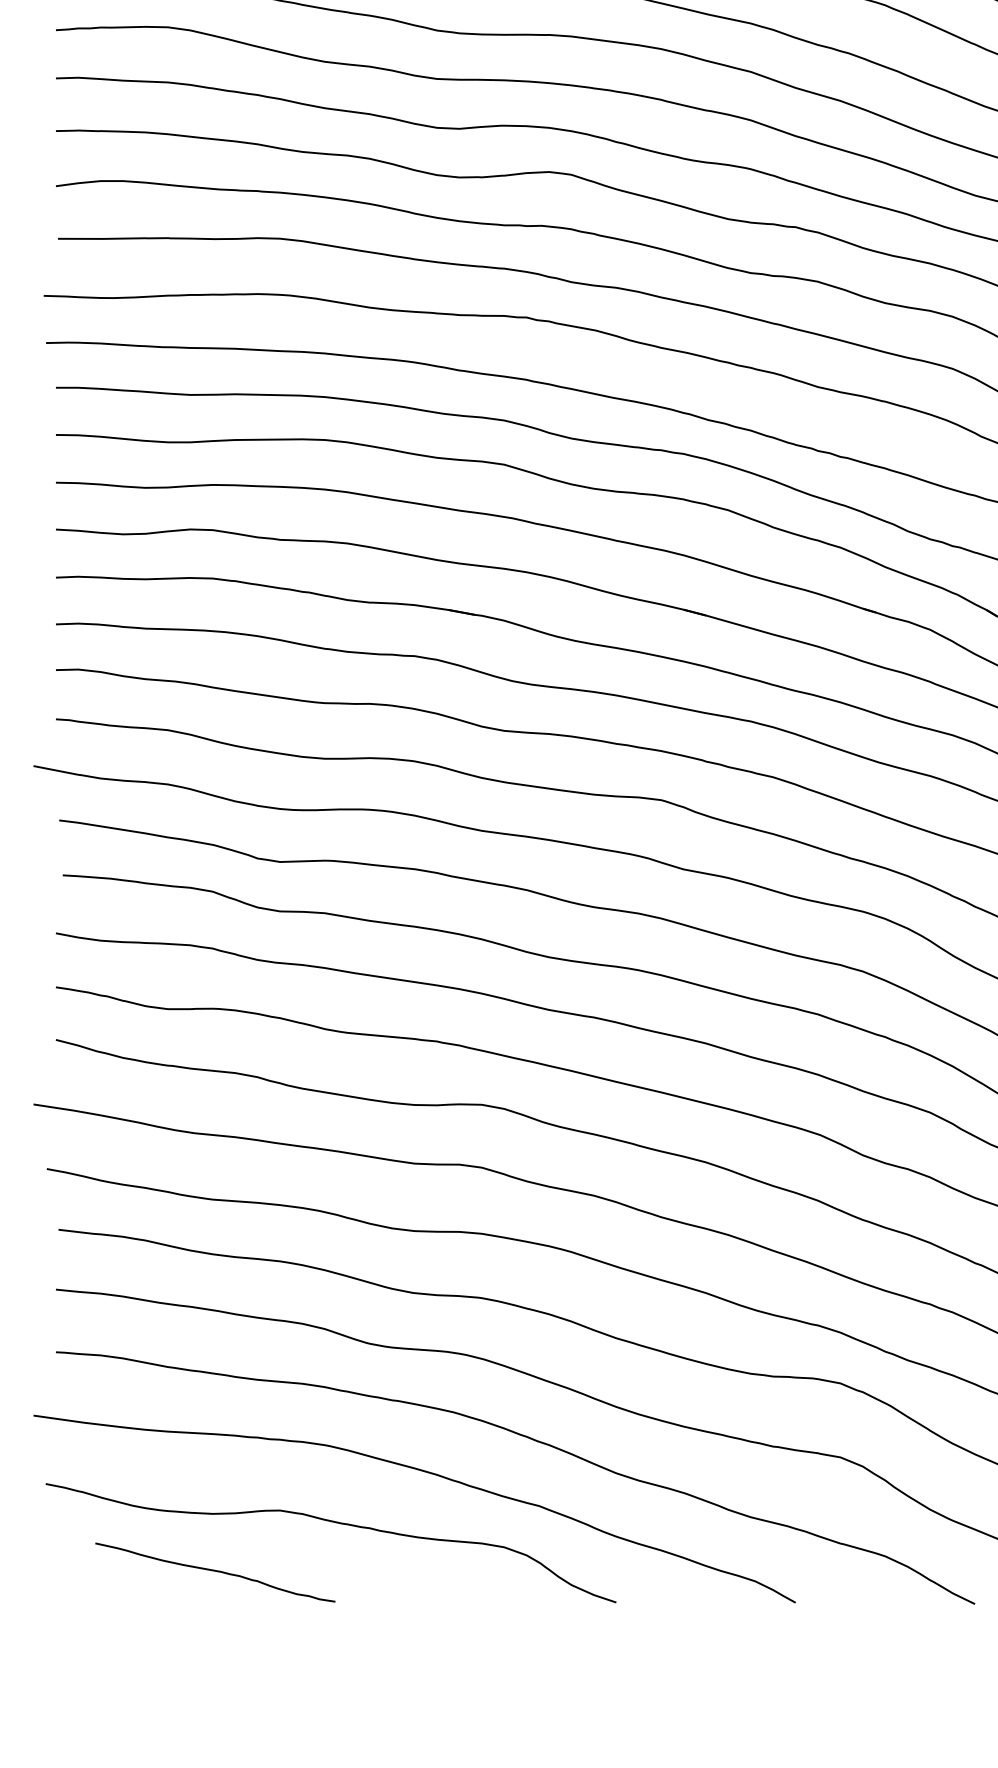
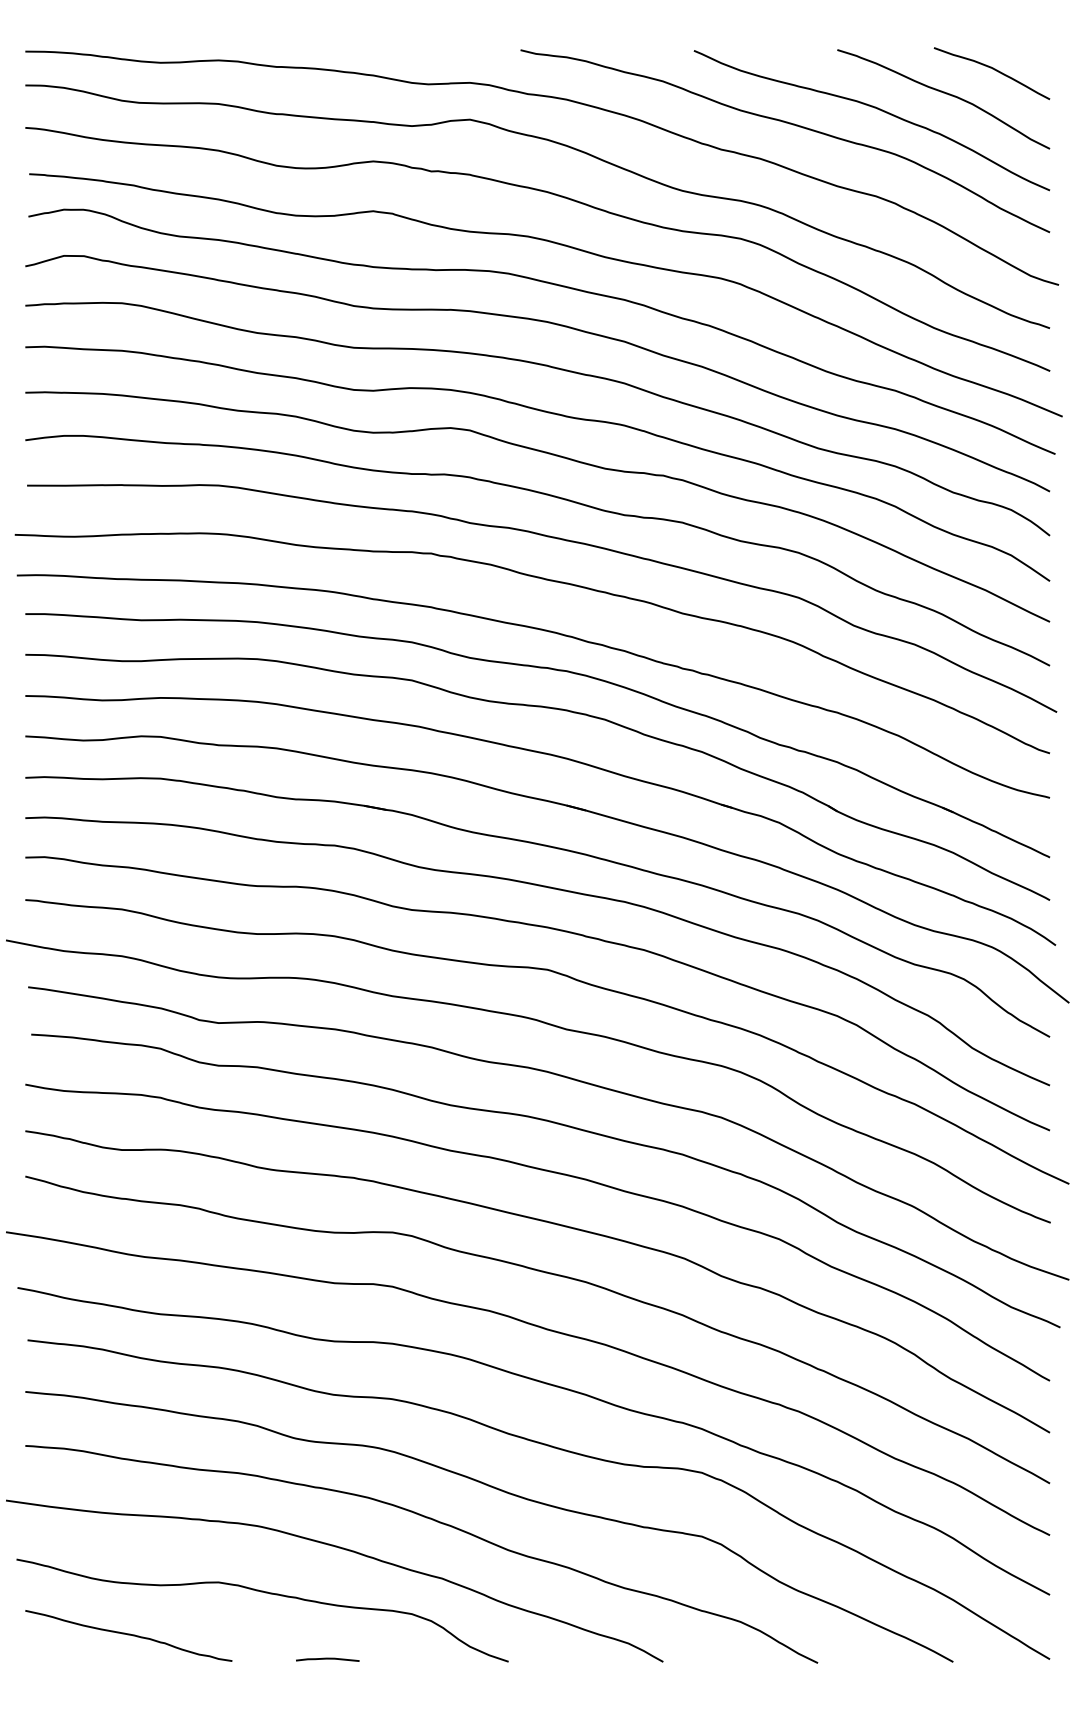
curve: (214, 1572) -> (128, 1635), moved
curve: (406, 1599) -> (327, 1659), added

